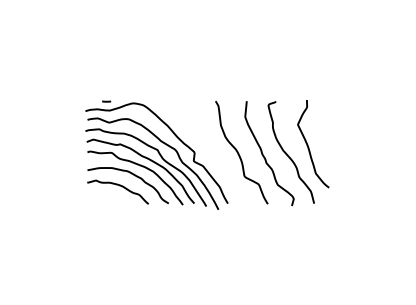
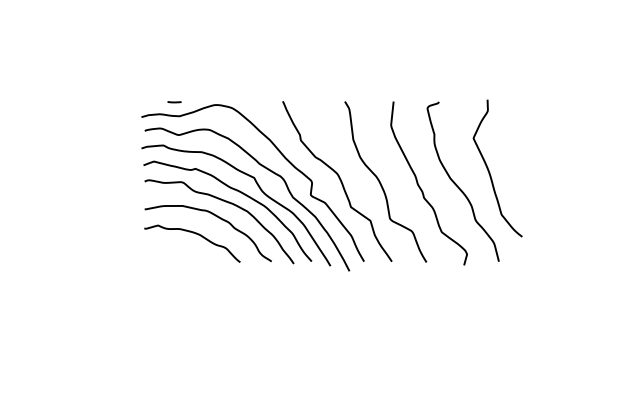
curve: (211, 151) -> (338, 180), added

